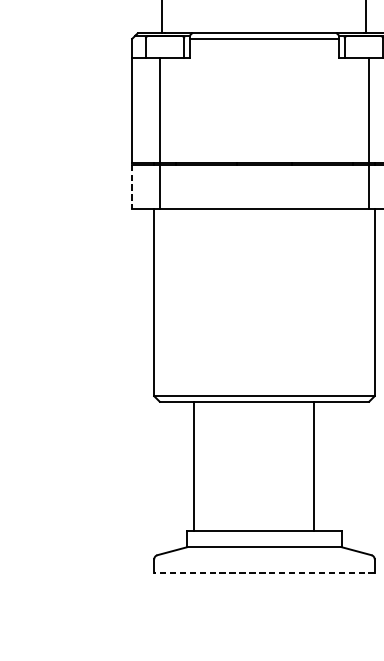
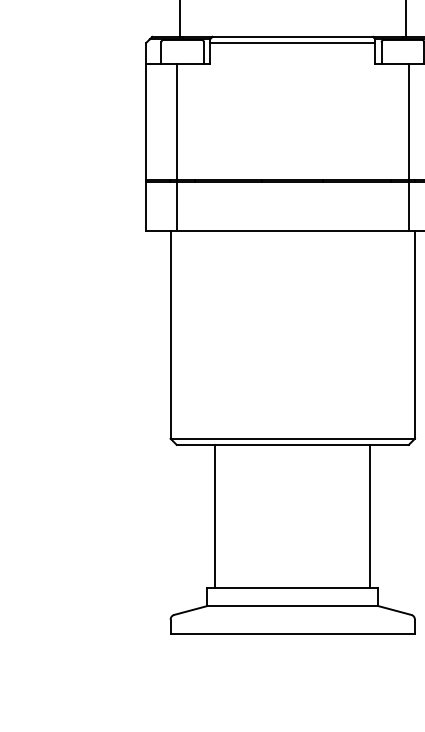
line: (132, 187) -> (146, 207), dashed -> solid
line: (313, 466) -> (370, 516), moved
line: (264, 572) -> (292, 634), dashed -> solid

